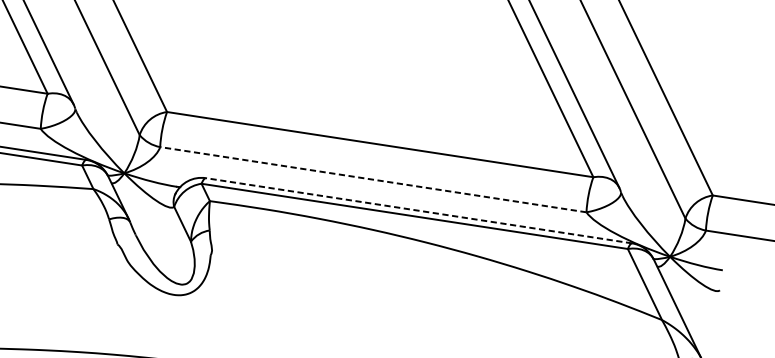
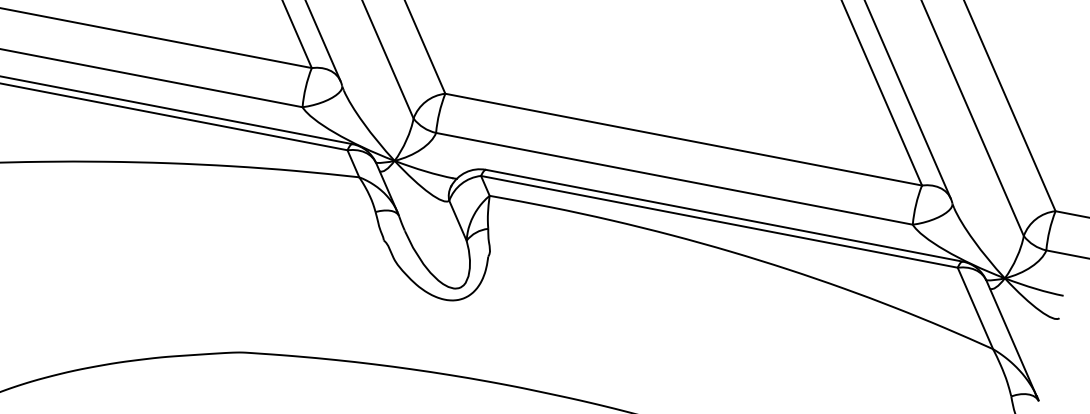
line: (373, 179) -> (674, 178), dashed -> solid
line: (419, 210) -> (724, 215), dashed -> solid

